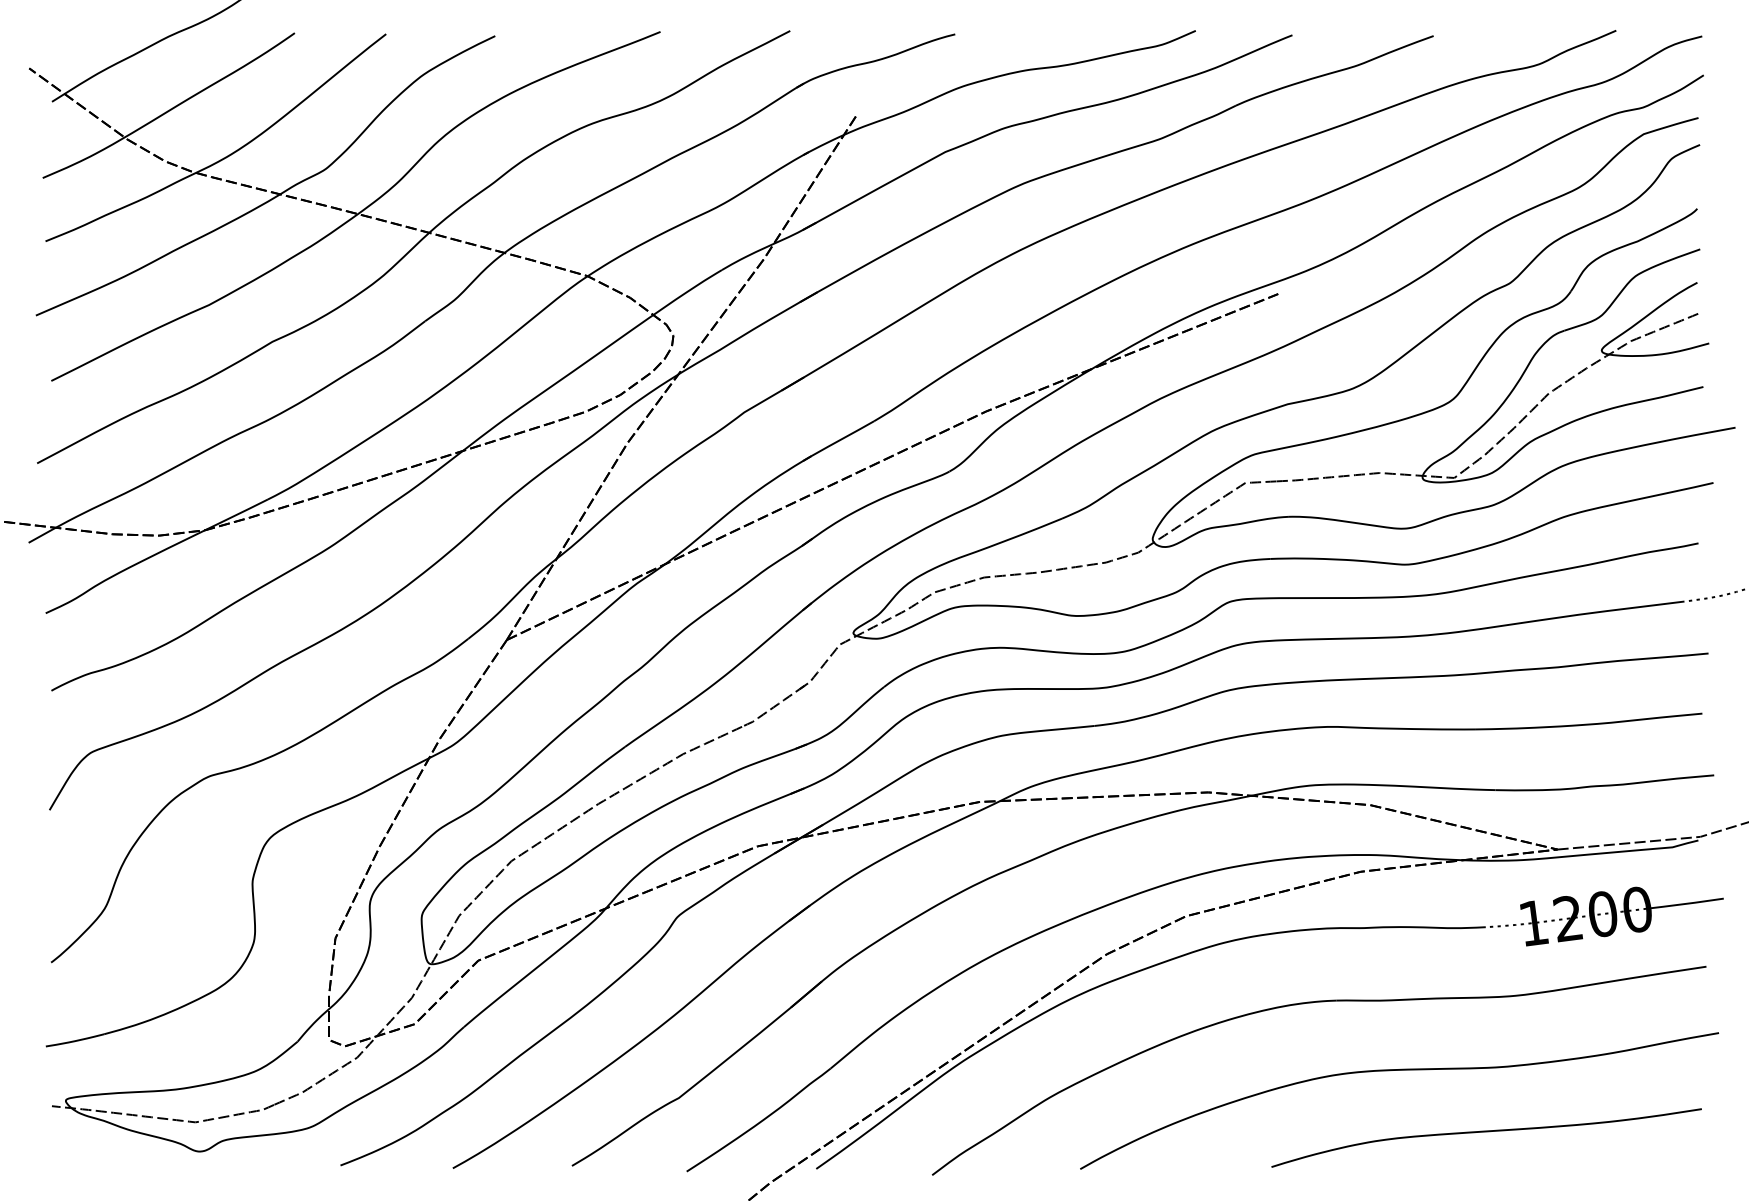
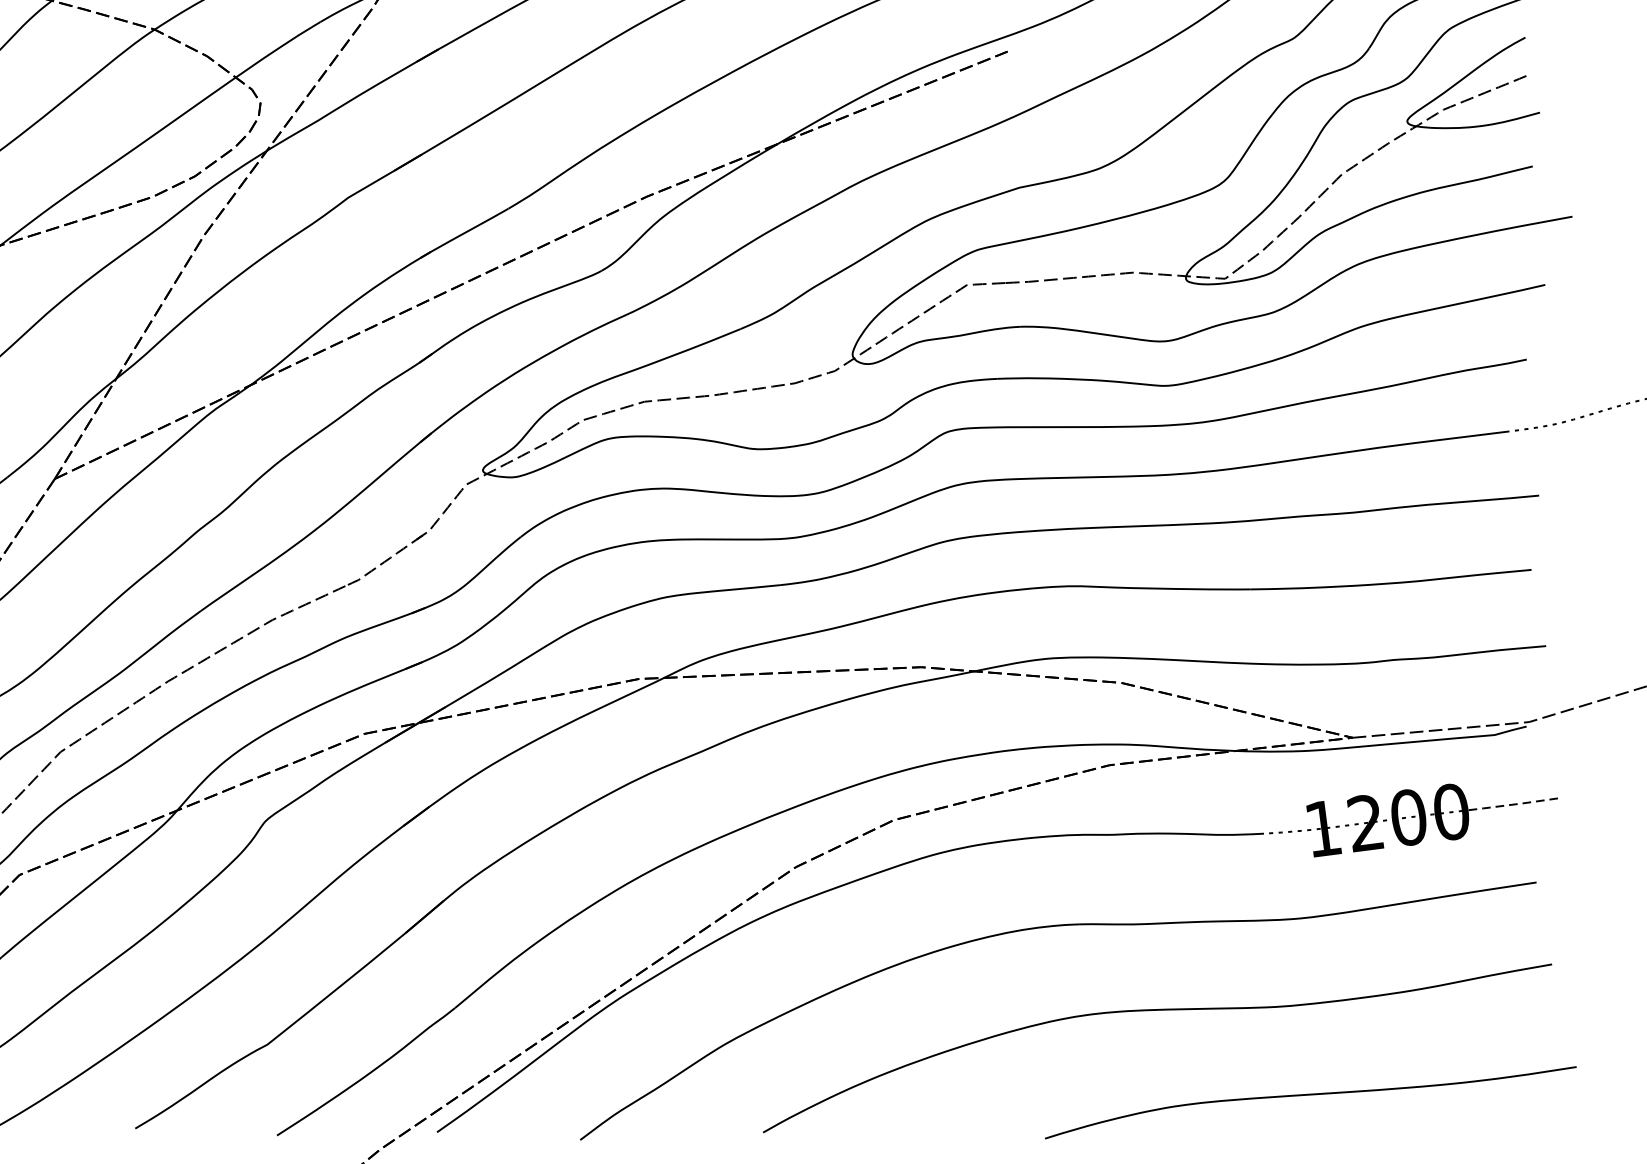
line: (1684, 904) -> (1509, 805), solid -> dashed
curve: (1486, 1132) -> (1310, 1095), moved

